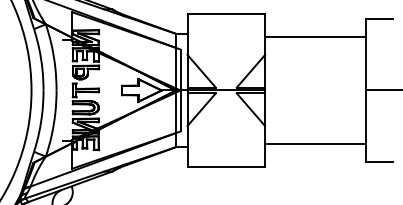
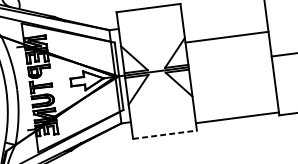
line: (315, 36) -> (226, 37), moved
line: (315, 144) -> (237, 117), moved
line: (226, 167) -> (165, 134), solid -> dashed

